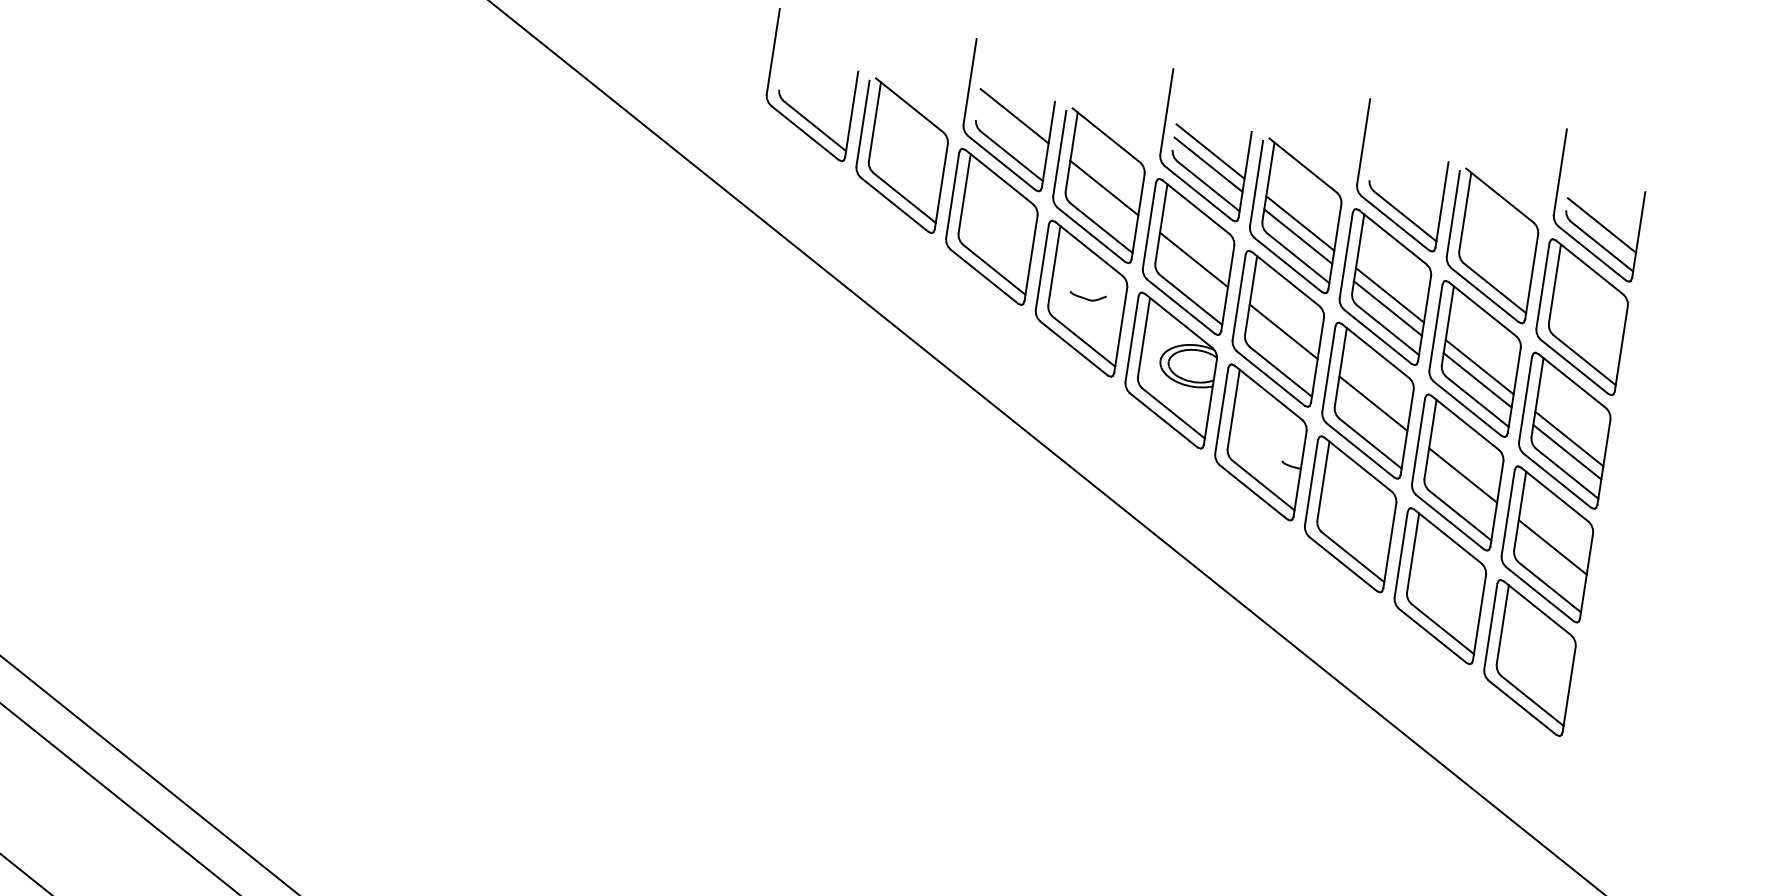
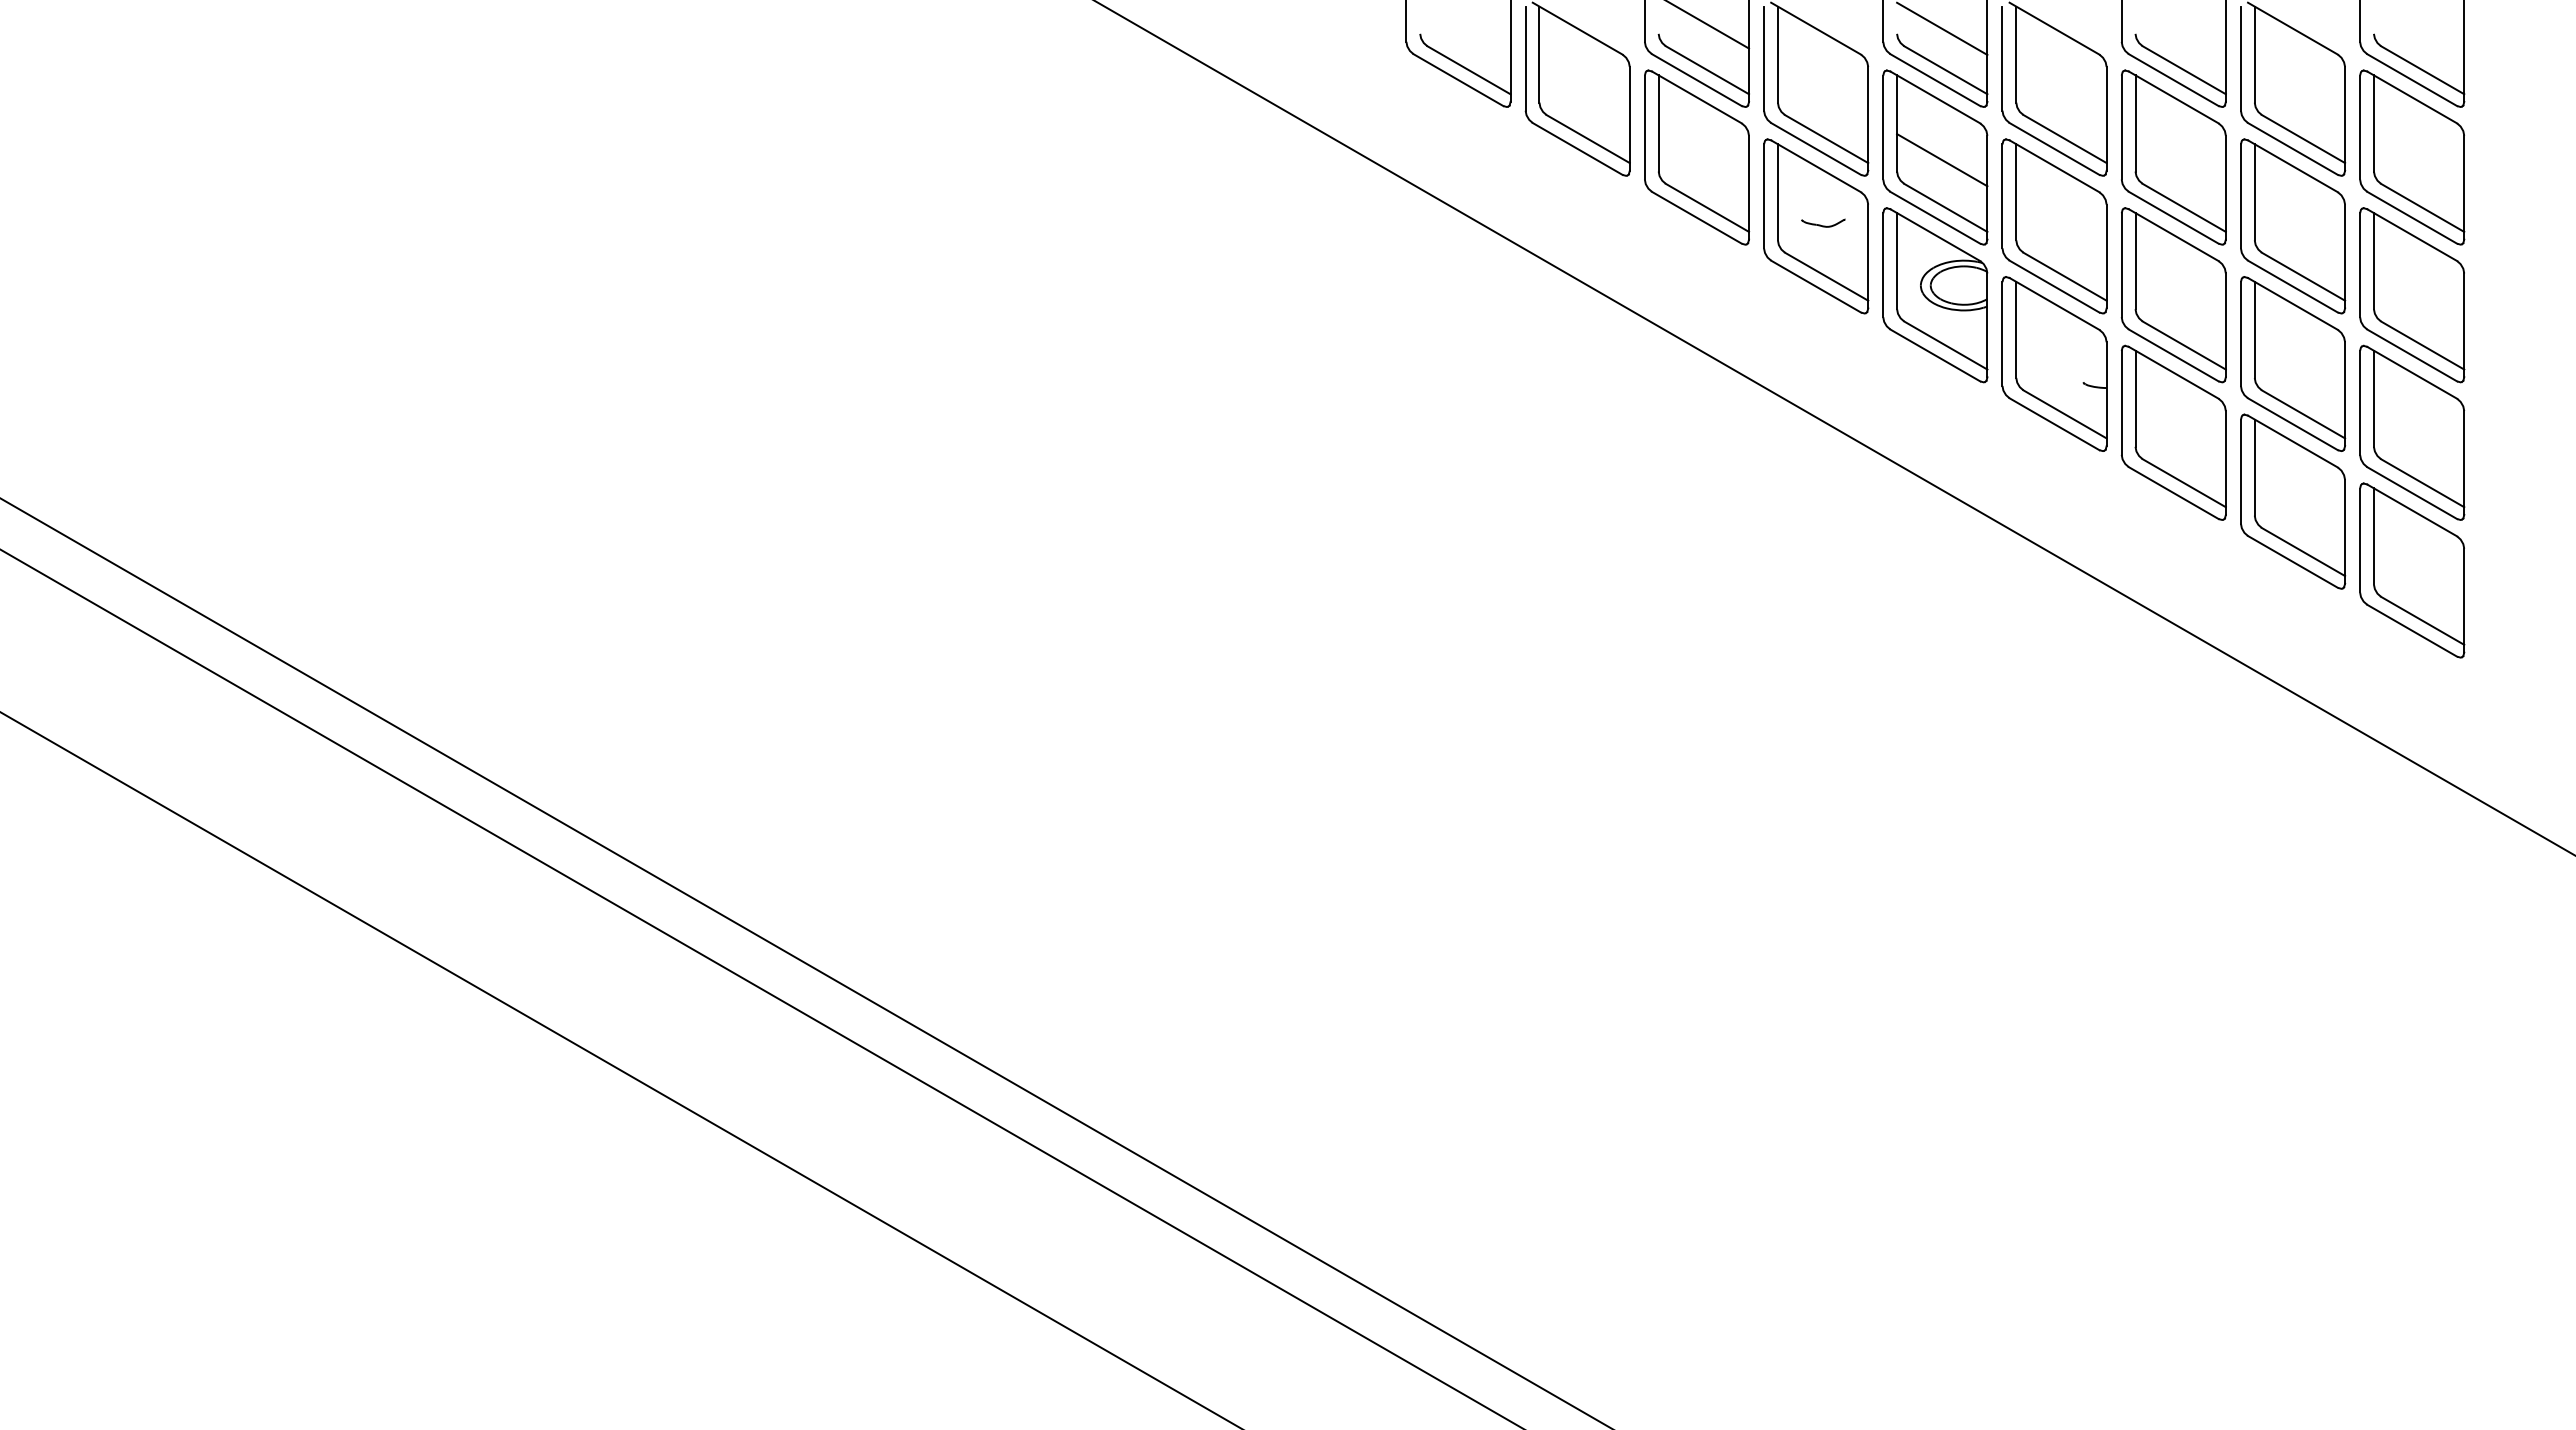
line: (1208, 164) -> (1942, 44), removed
line: (1103, 188) -> (1822, 91), removed
line: (1300, 223) -> (2061, 97), removed
line: (1601, 225) -> (2418, 45), removed
line: (1298, 236) -> (2061, 113), removed
line: (1389, 295) -> (2180, 166), removed
line: (1387, 308) -> (2180, 182), removed
line: (1283, 331) -> (2061, 228), removed
line: (1479, 367) -> (2299, 235), removed
line: (1477, 380) -> (2299, 251), removed
line: (1373, 403) -> (2180, 297), removed
line: (1568, 439) -> (2418, 304), removed
line: (1566, 452) -> (2418, 320), removed
line: (1462, 475) -> (2299, 366), removed
line: (1552, 547) -> (2418, 435), removed

